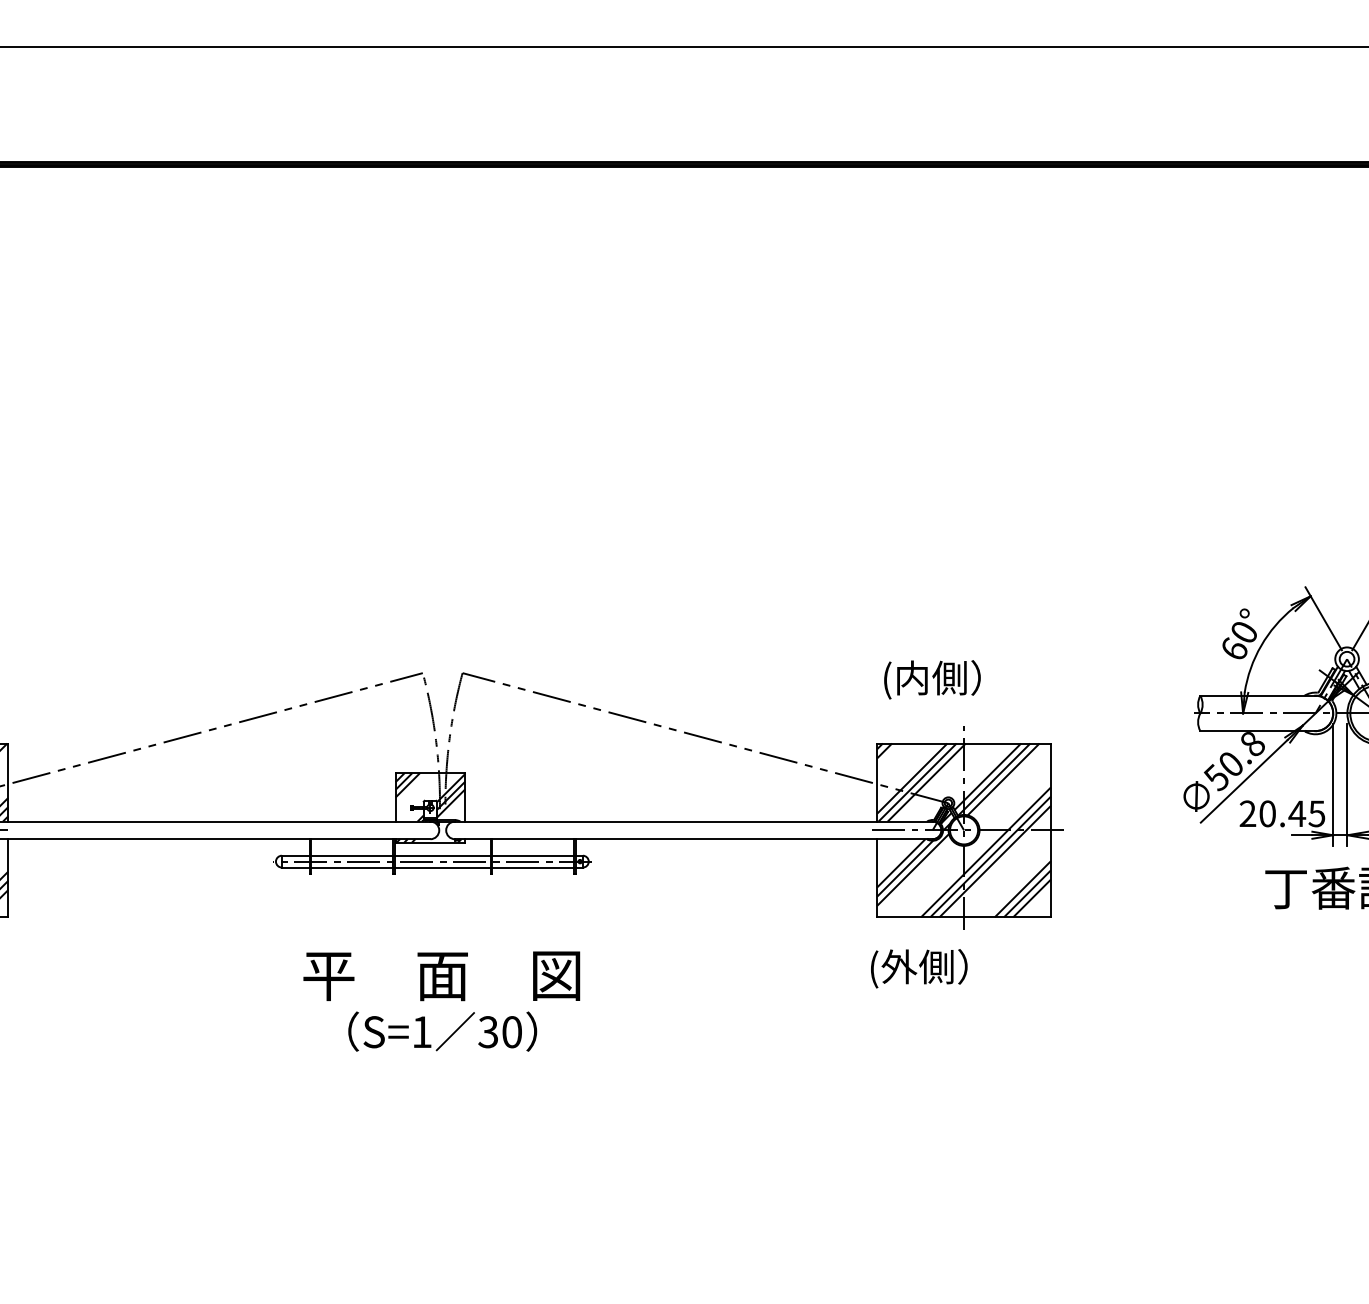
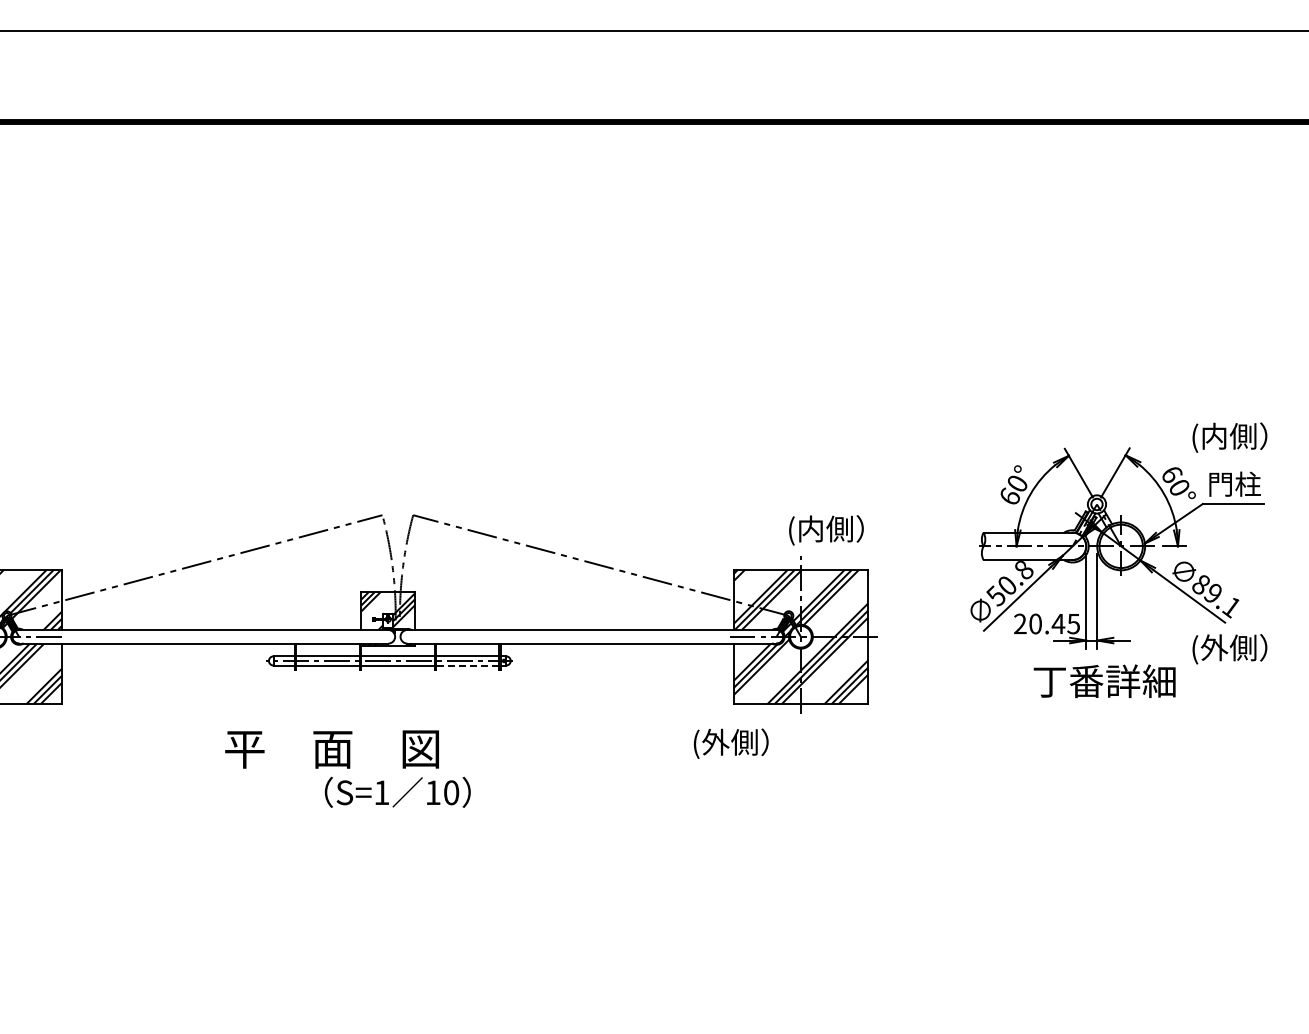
text: (932, 679) -> (826, 530), moved
line: (532, 867) -> (467, 665), solid -> dashed
text: (919, 968) -> (731, 743), moved
text: (440, 976) -> (331, 749), moved
text: (487, 1031) -> (432, 792), 30 -> 10

